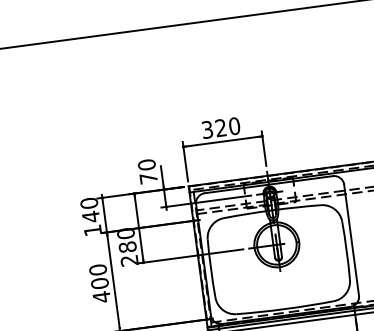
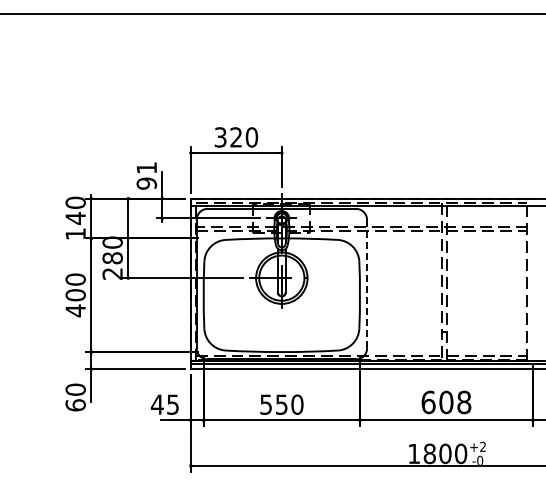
text: (147, 171) -> (146, 175), 70 -> 91
line: (351, 240) -> (367, 284), solid -> dashed

